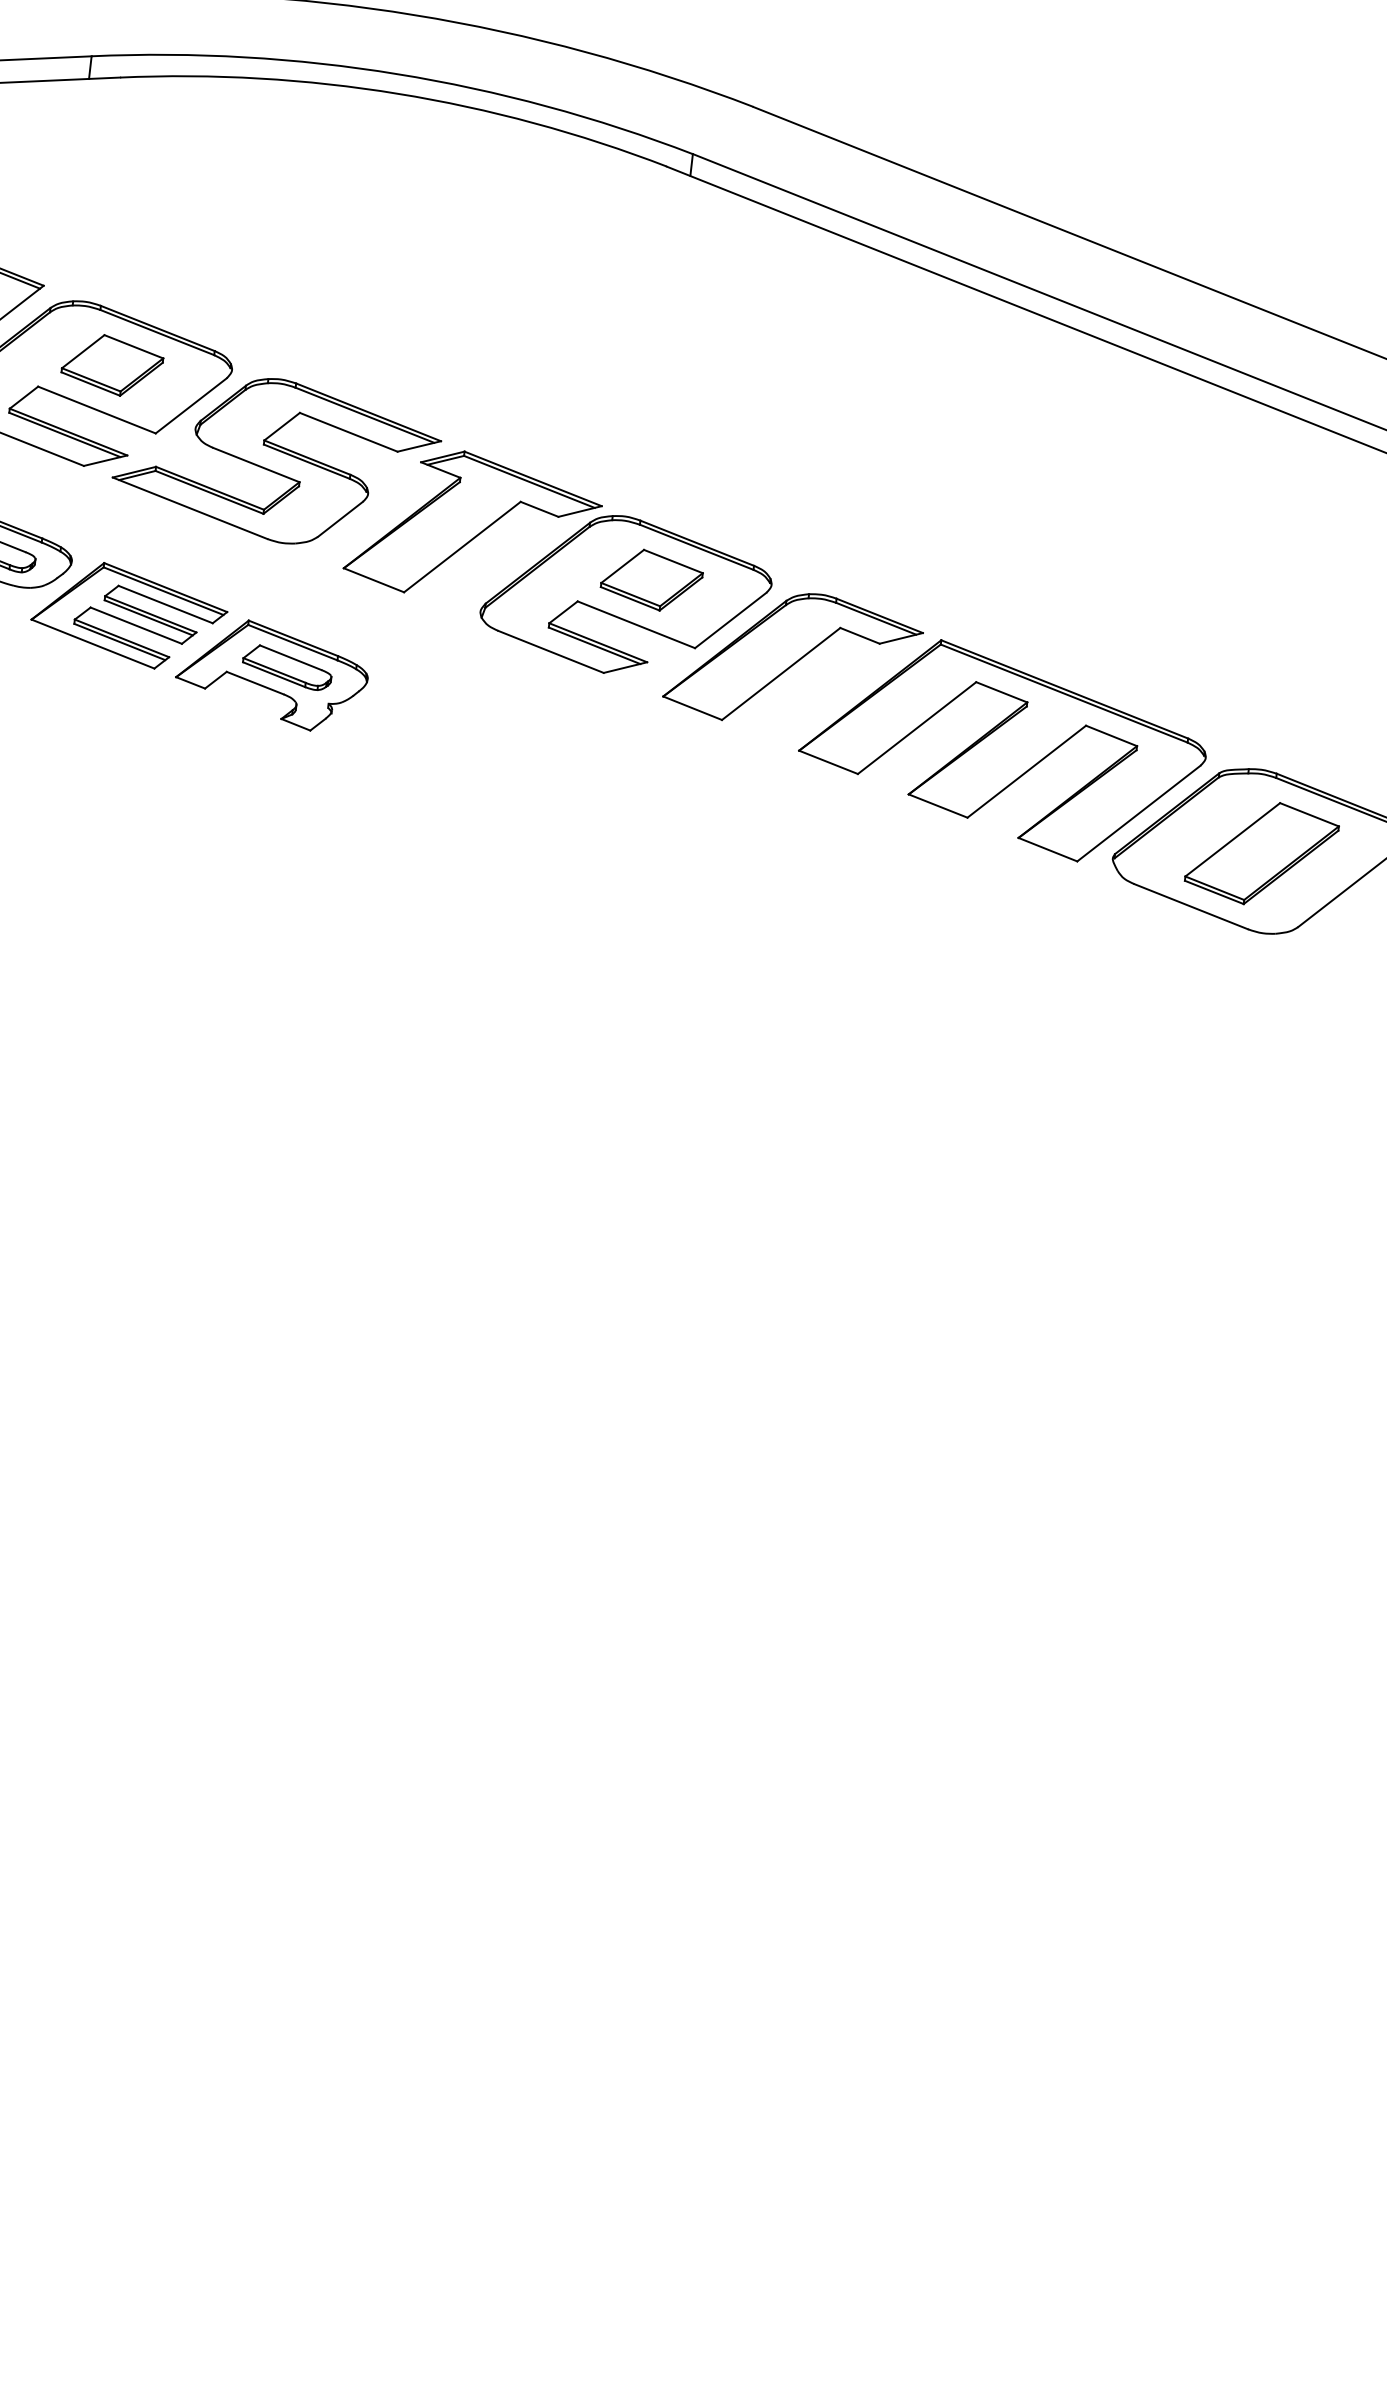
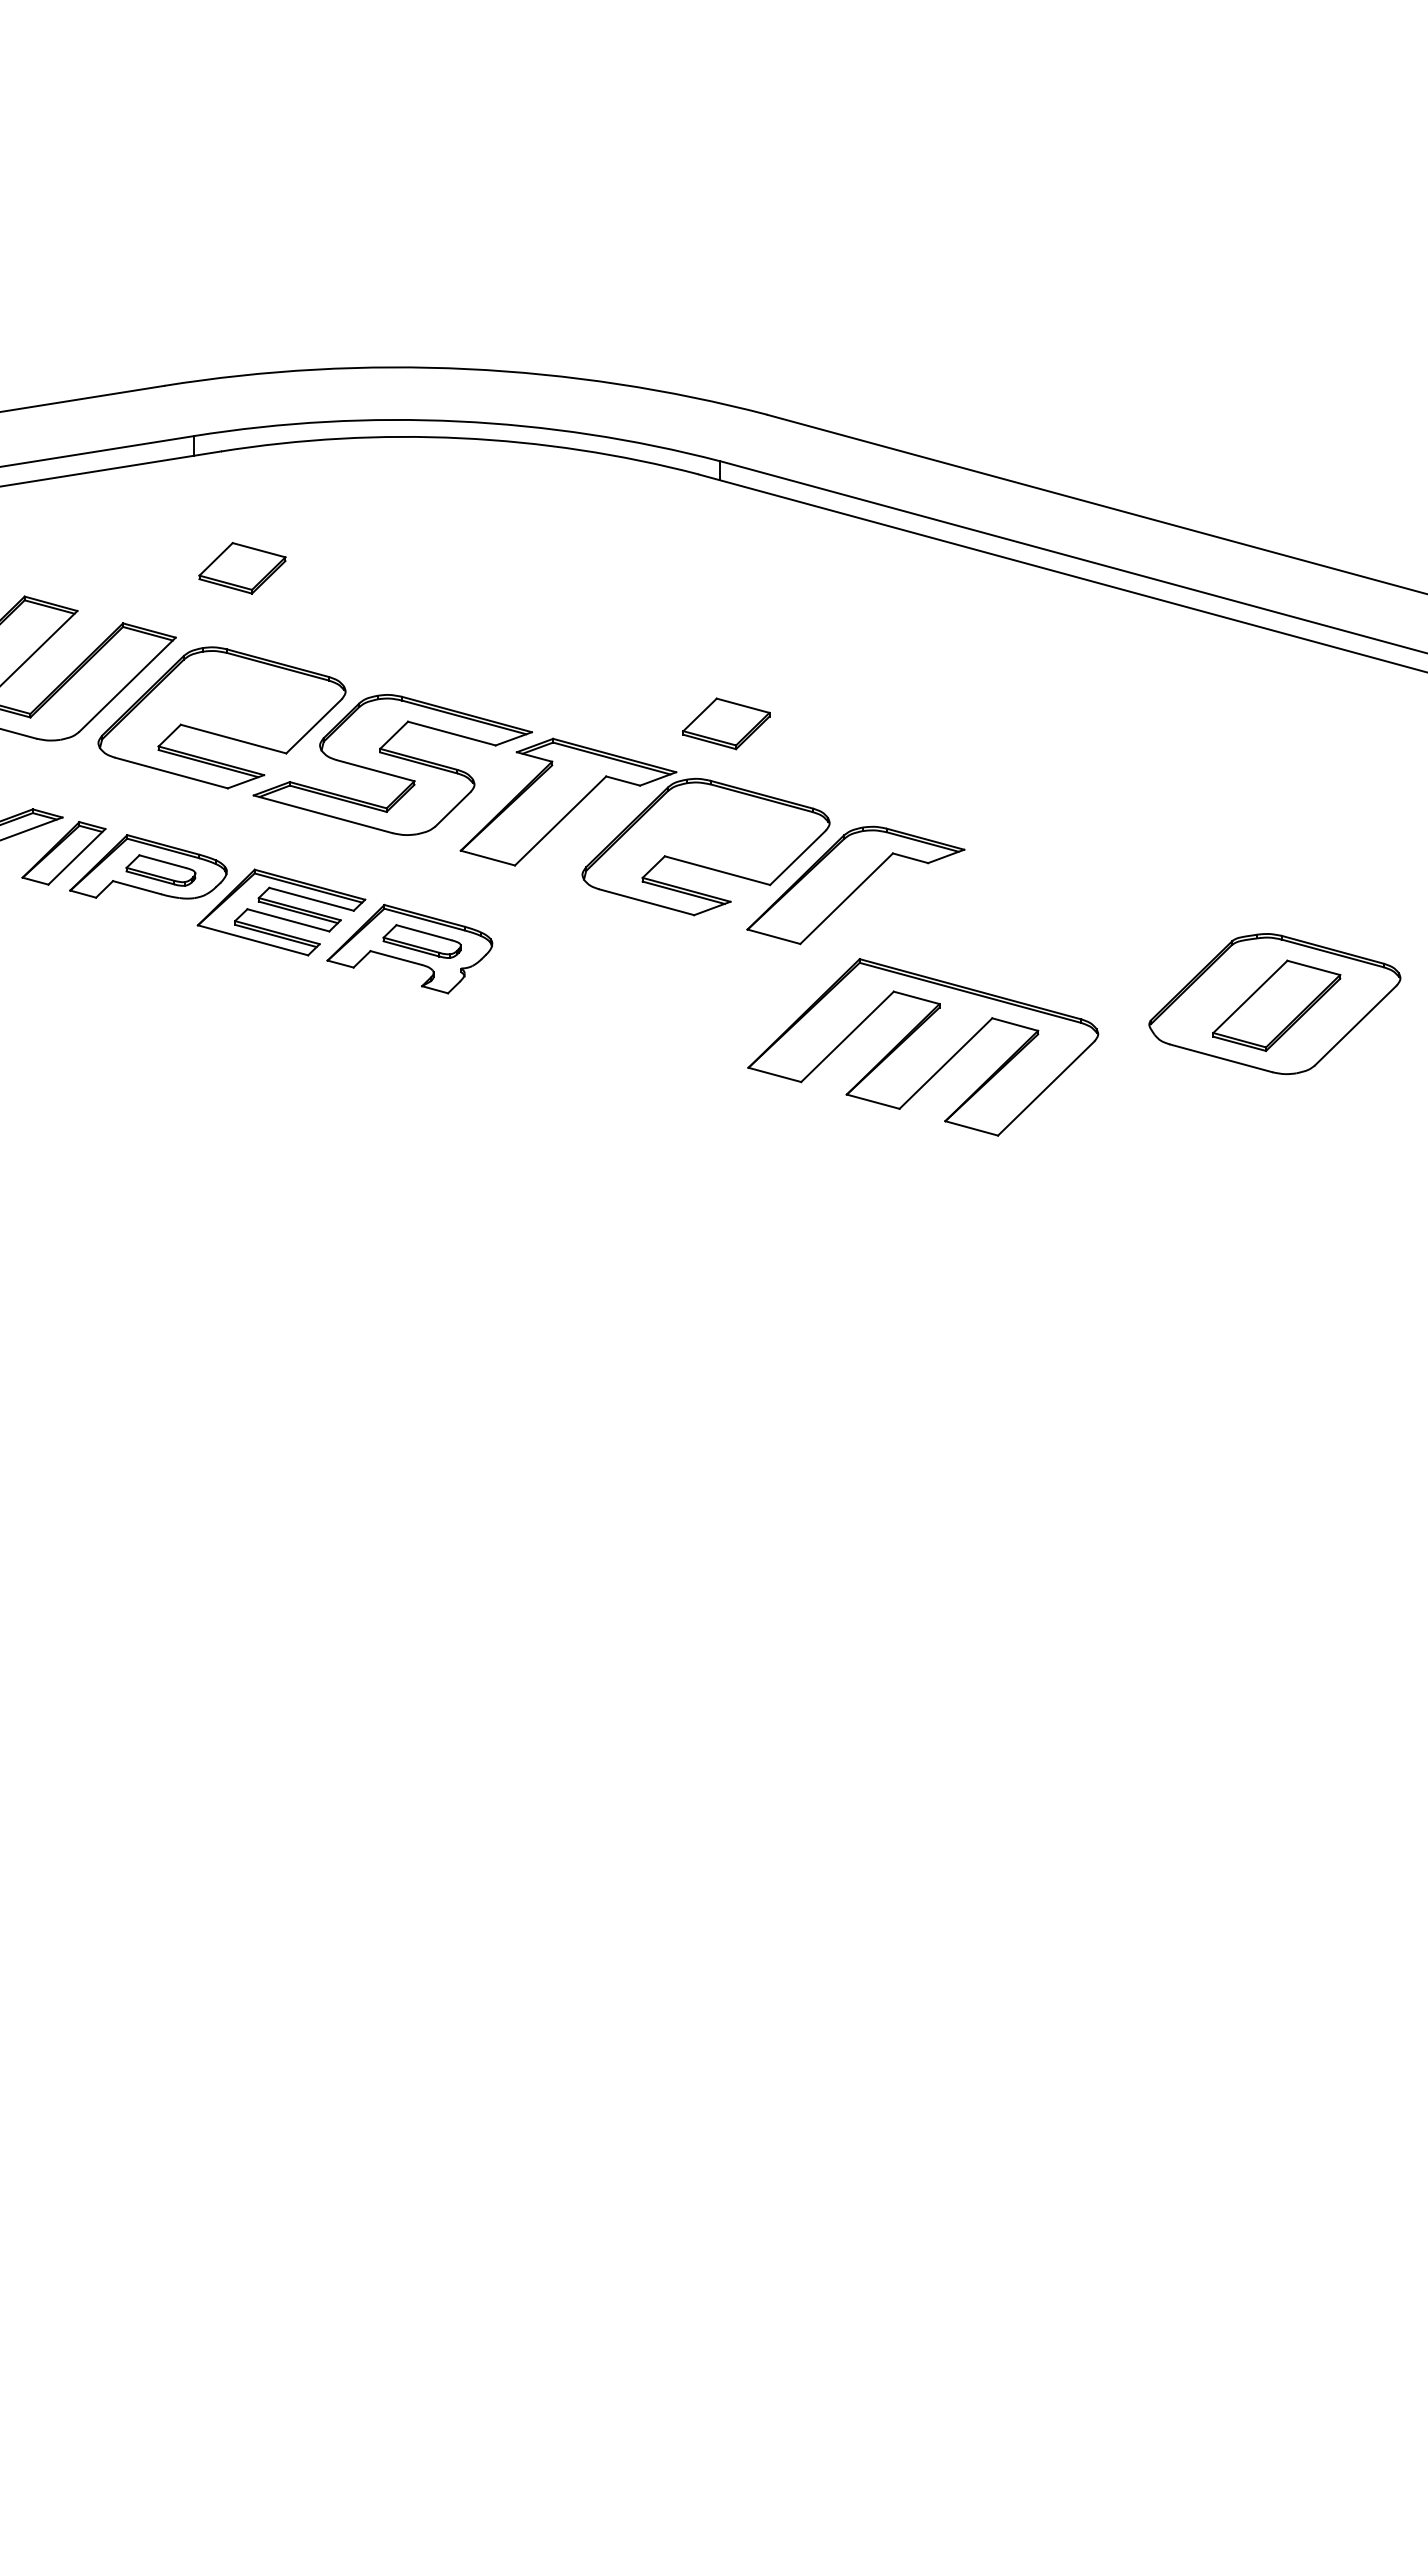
part: (112, 365) -> (242, 568), moved
part: (651, 579) -> (726, 723), moved
part: (1003, 750) -> (923, 1047), moved

